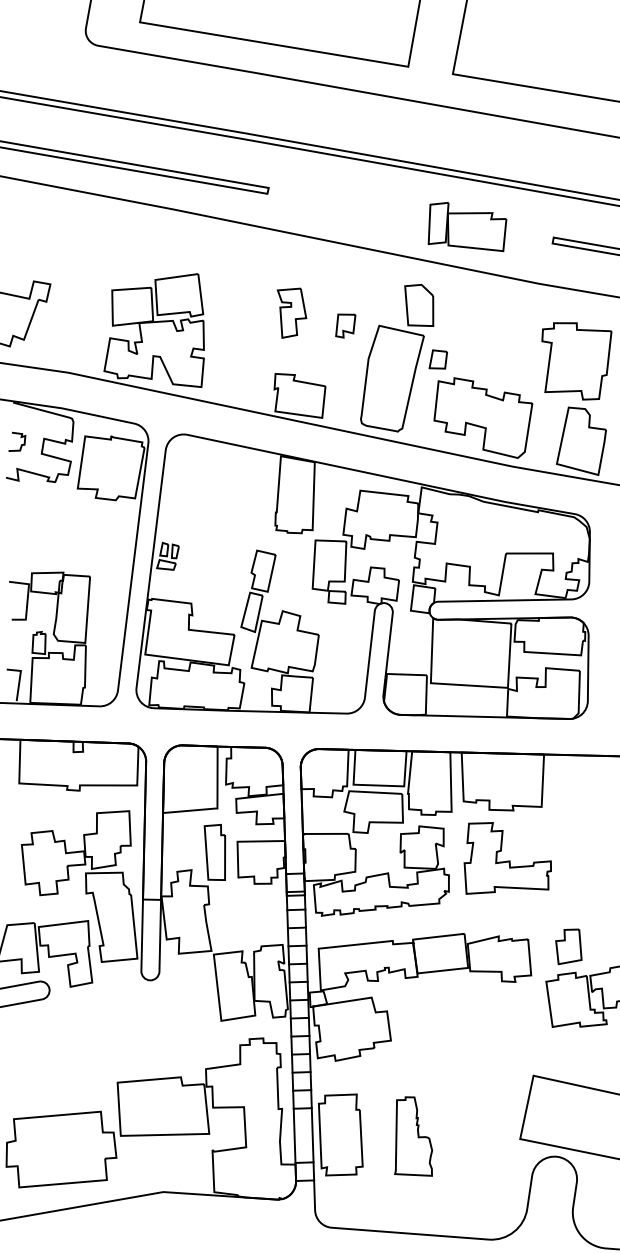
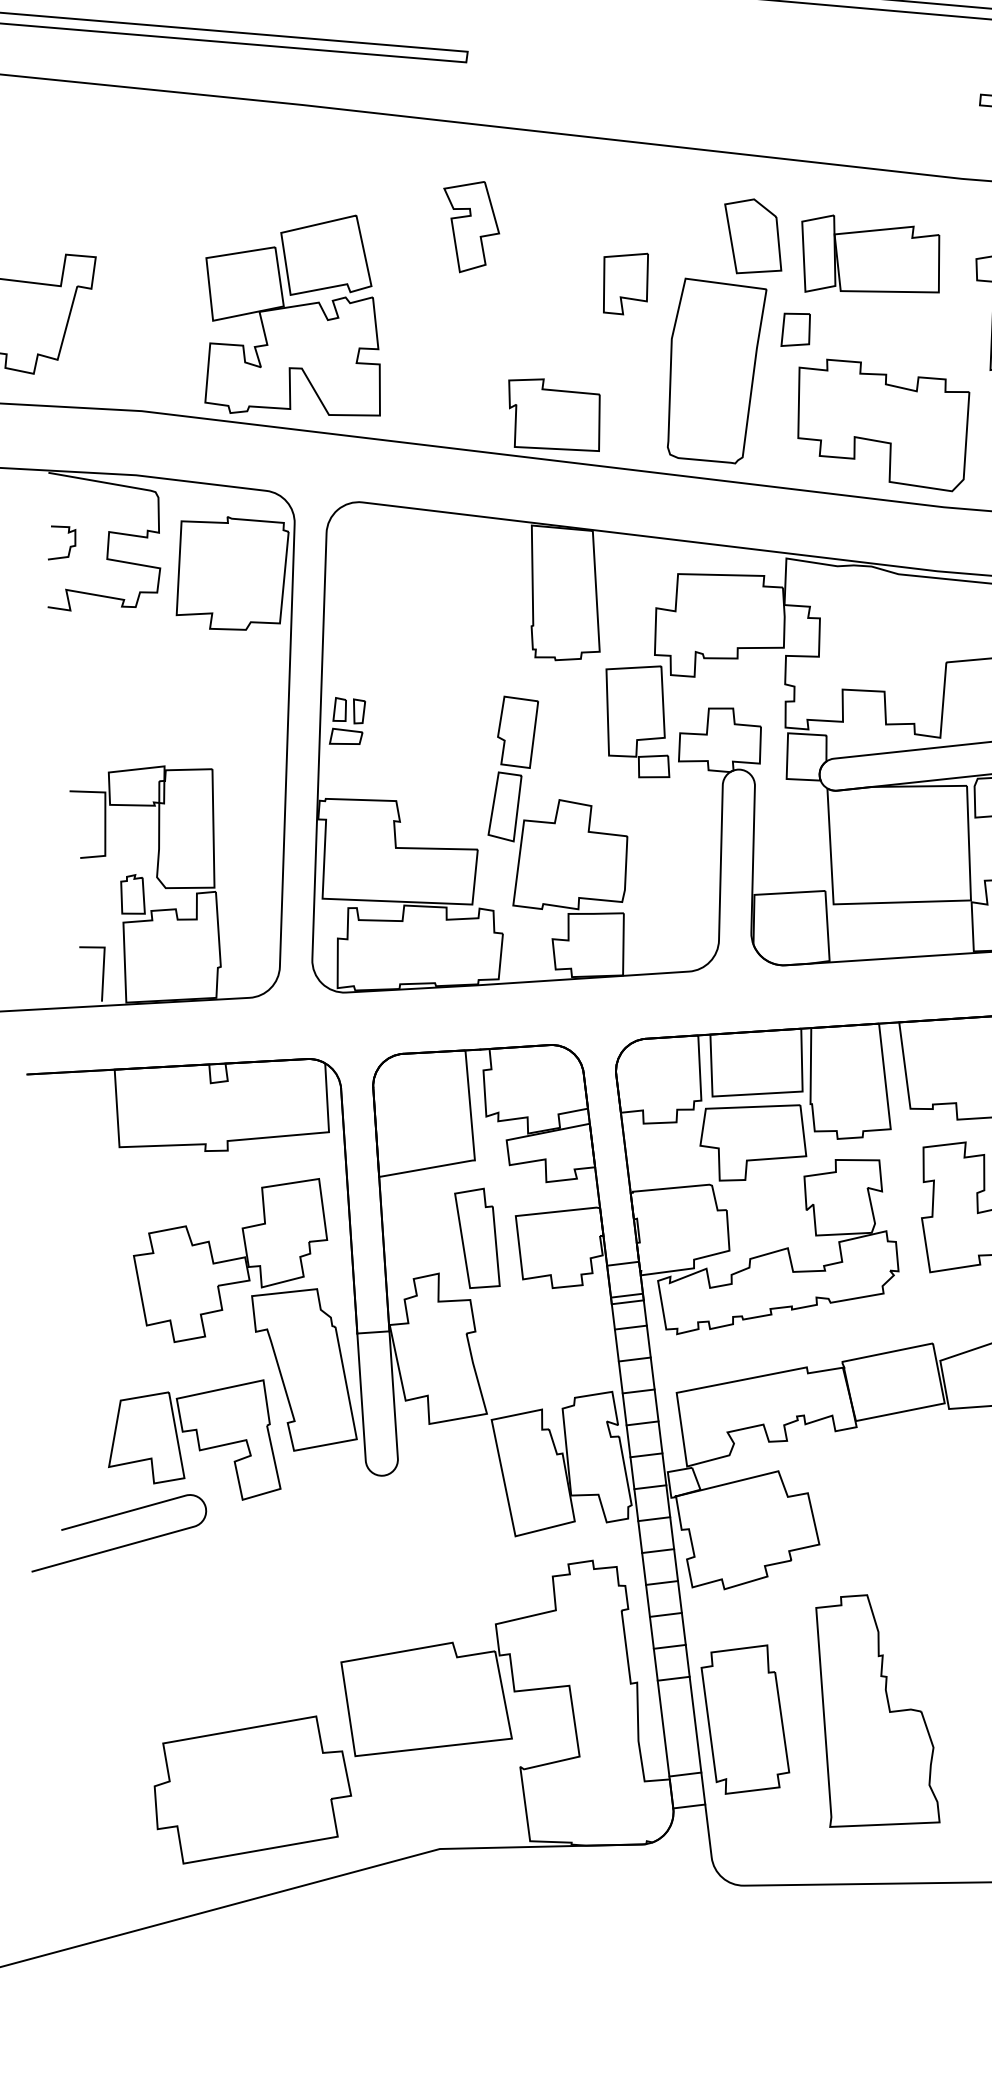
part: (467, 227) -> (871, 256), moved
part: (291, 312) -> (472, 225), moved
part: (345, 325) -> (625, 283), size x1.43
part: (413, 1136) -> (874, 1710), size x1.67

